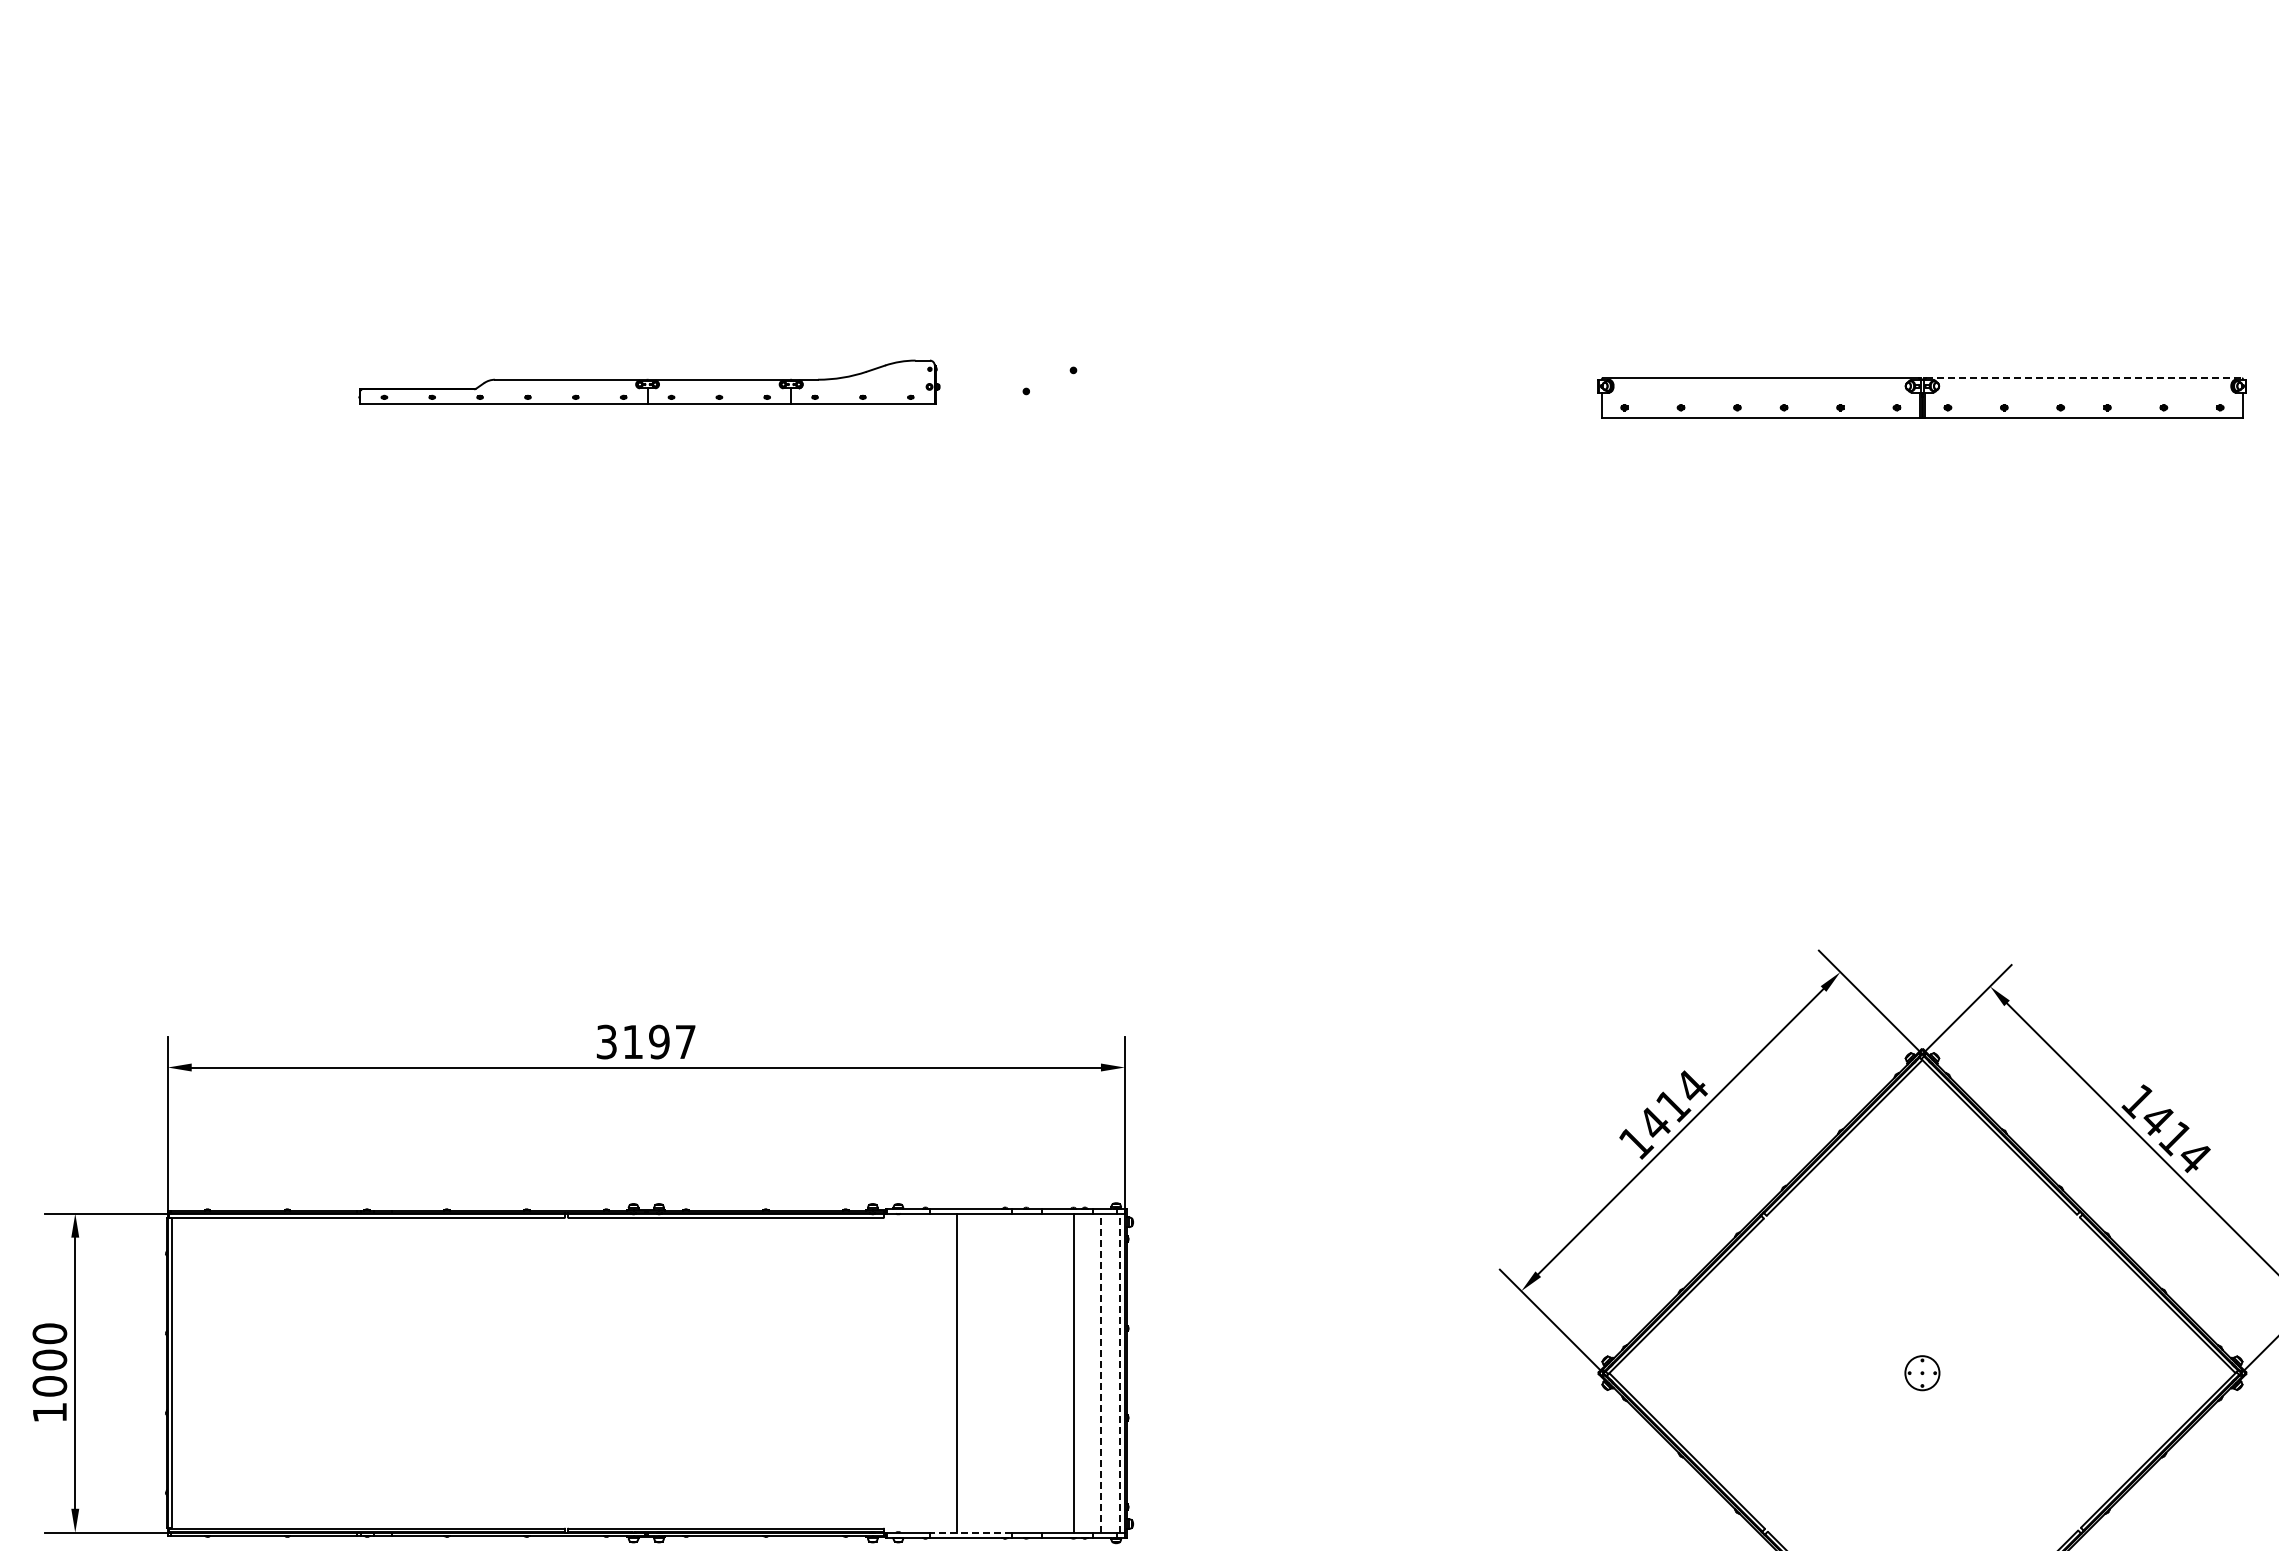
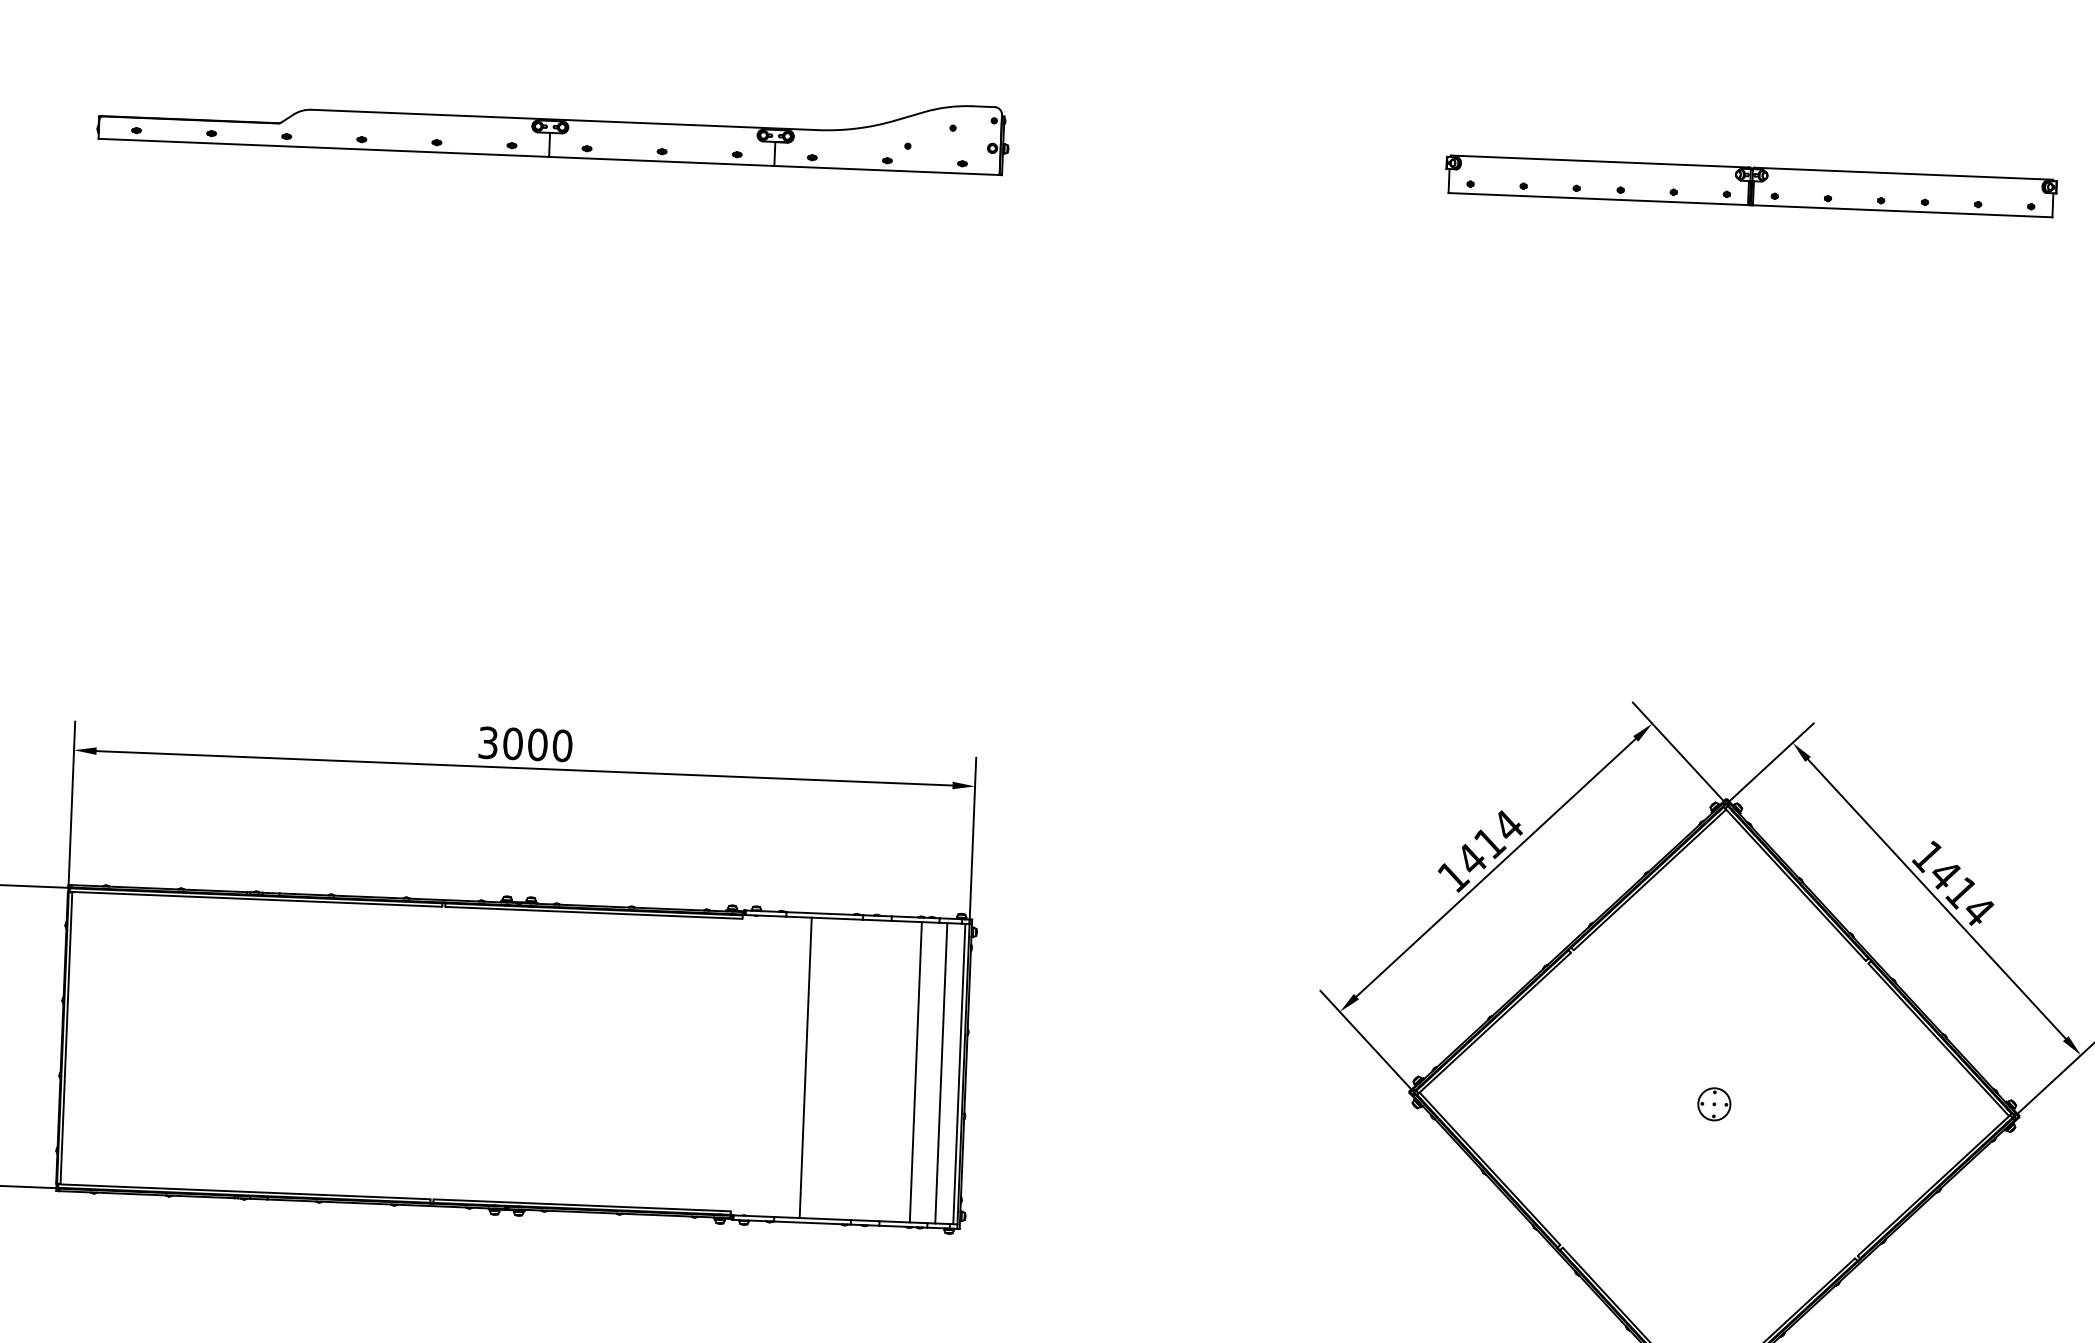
line: (2084, 378) -> (1904, 174), dashed -> solid
part: (649, 381) -> (553, 122), size x1.67
text: (659, 1041) -> (537, 744), 3197 -> 3000
line: (1101, 1373) -> (941, 1073), dashed -> solid
line: (1120, 1373) -> (959, 1074), dashed -> solid
line: (970, 1532) -> (812, 1218), dashed -> solid

